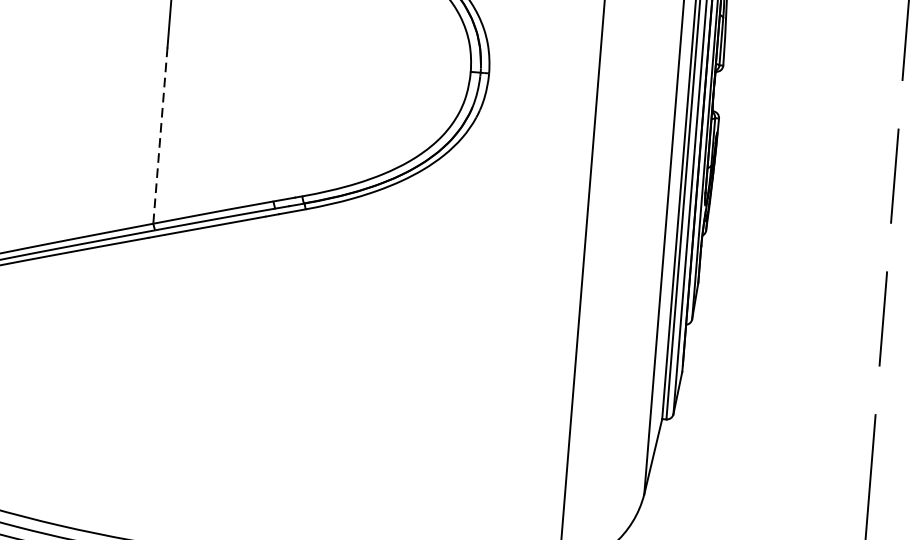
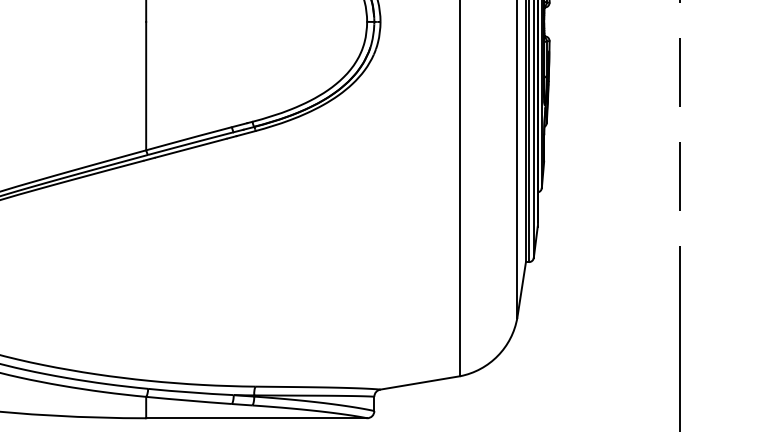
line: (160, 136) -> (146, 86), dashed -> solid

